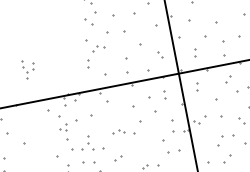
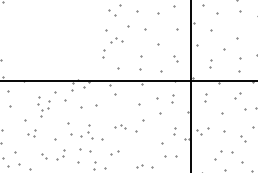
part: (28, 68) -> (43, 106), moved
part: (172, 126) -> (174, 131), size x0.62
part: (63, 128) -> (31, 133), moved

